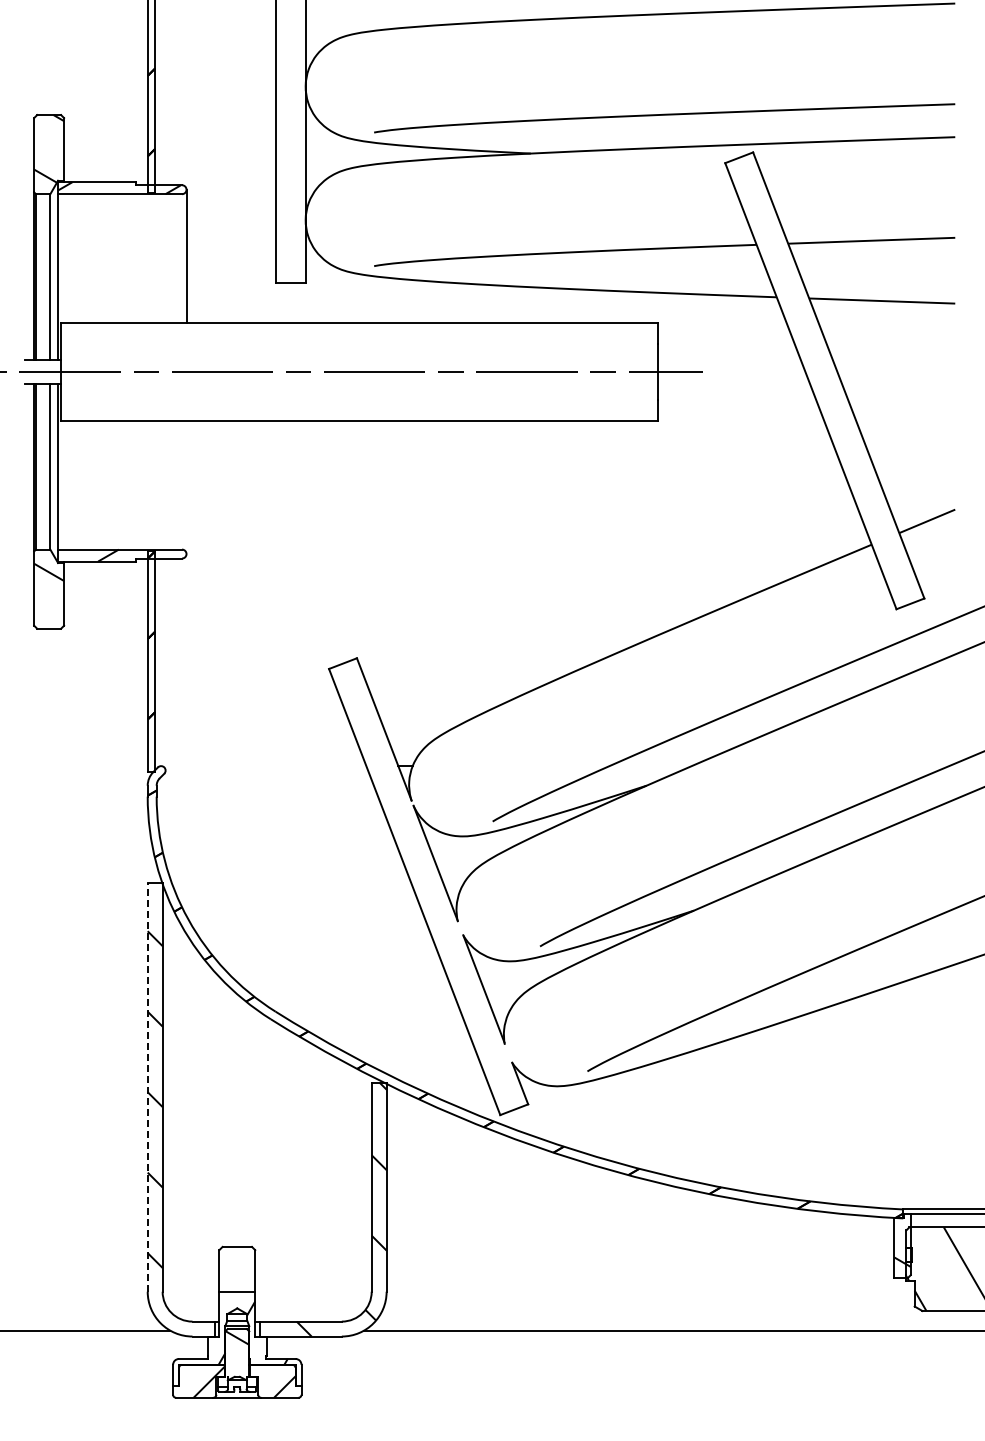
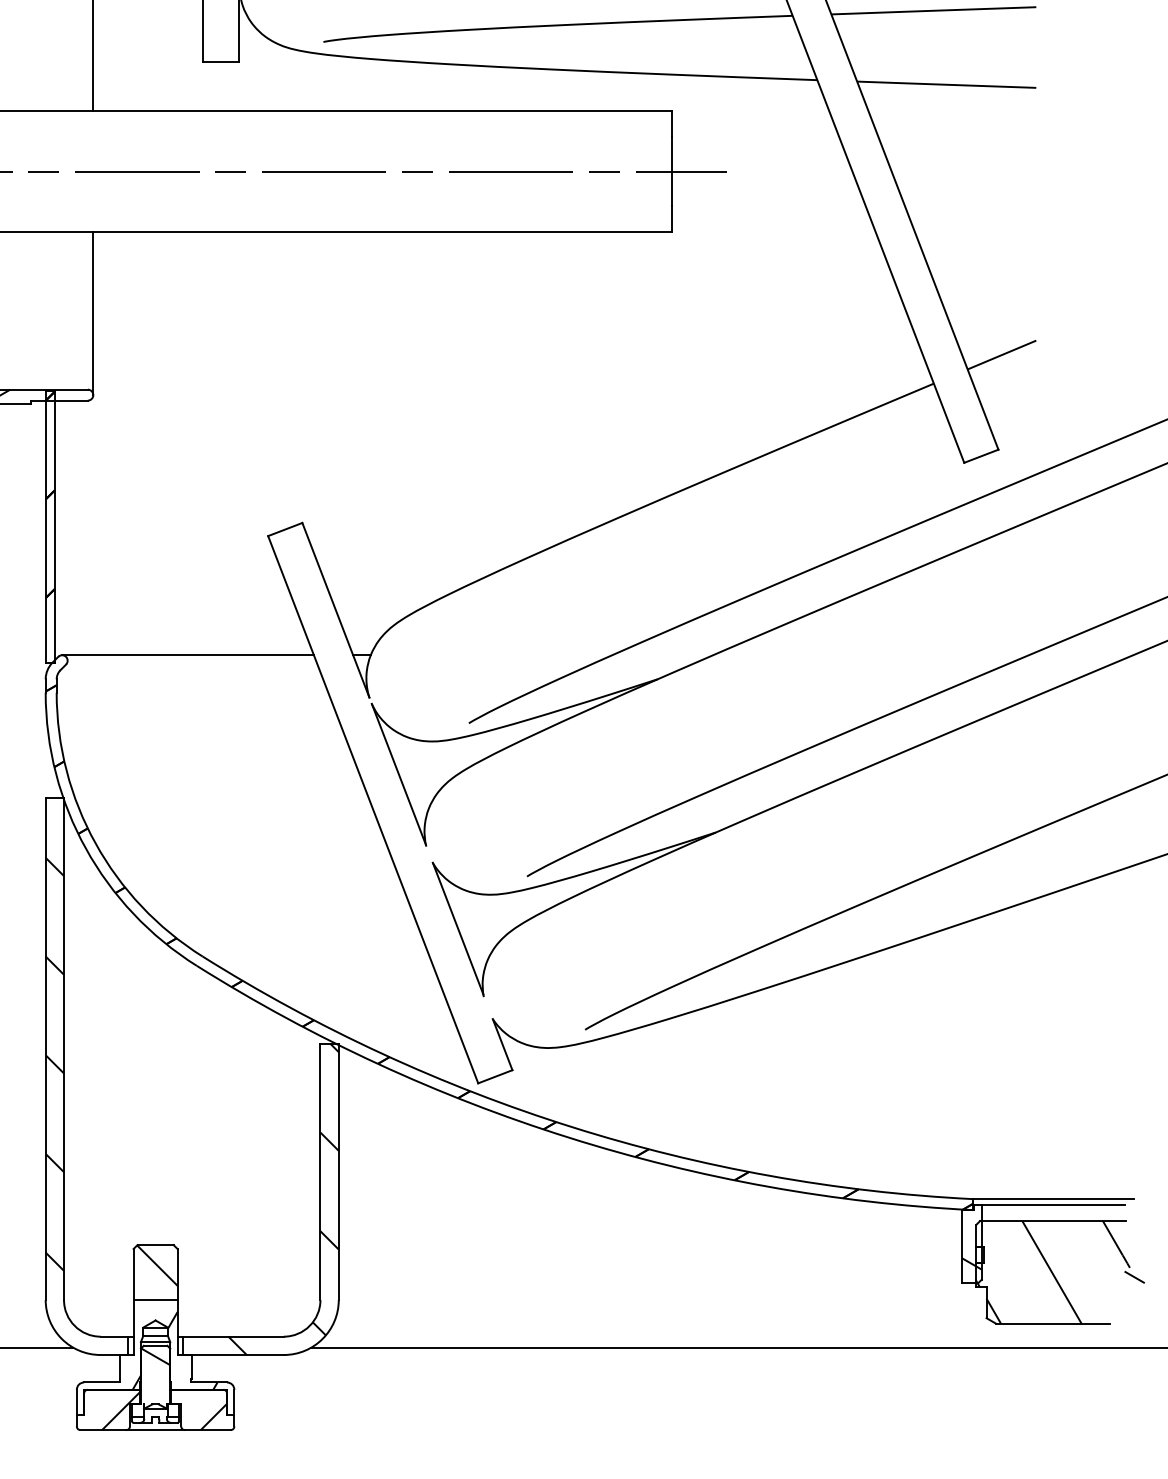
line: (186, 487) -> (93, 313), added
line: (263, 766) -> (187, 655), added
line: (147, 1087) -> (45, 1049), dashed -> solid
hatch: (238, 1263) -> (157, 1265), added

